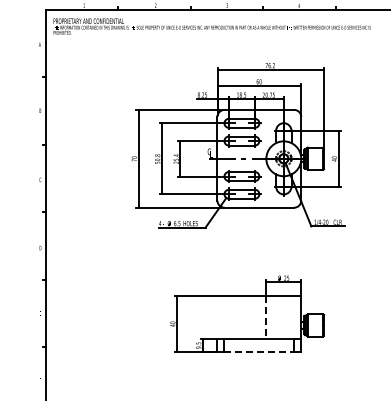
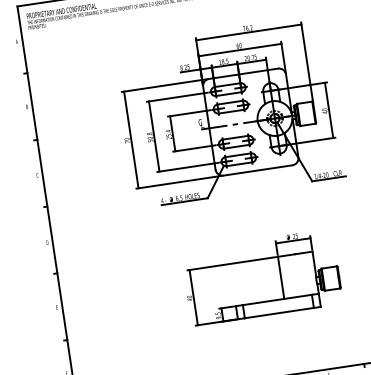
line: (266, 317) -> (281, 278), dashed -> solid
line: (259, 351) -> (279, 312), dashed -> solid

